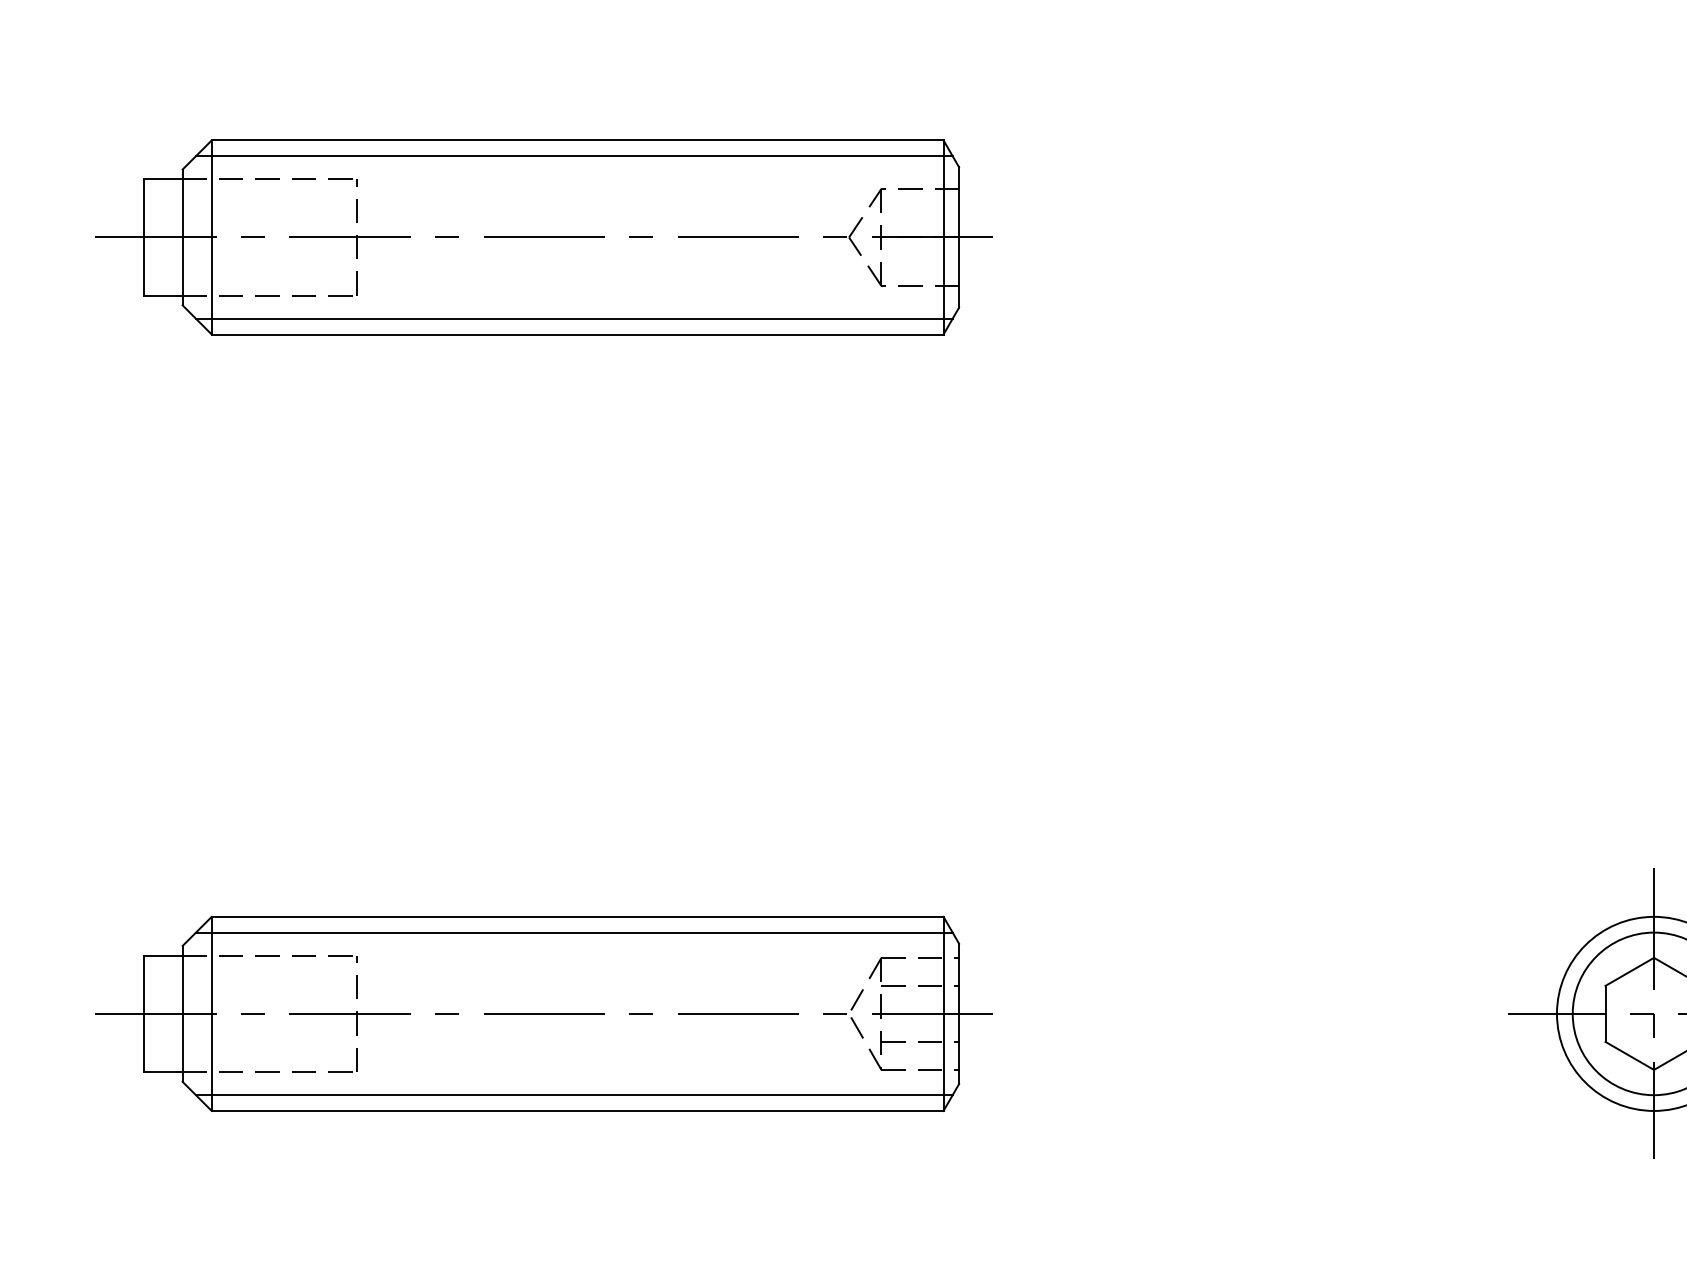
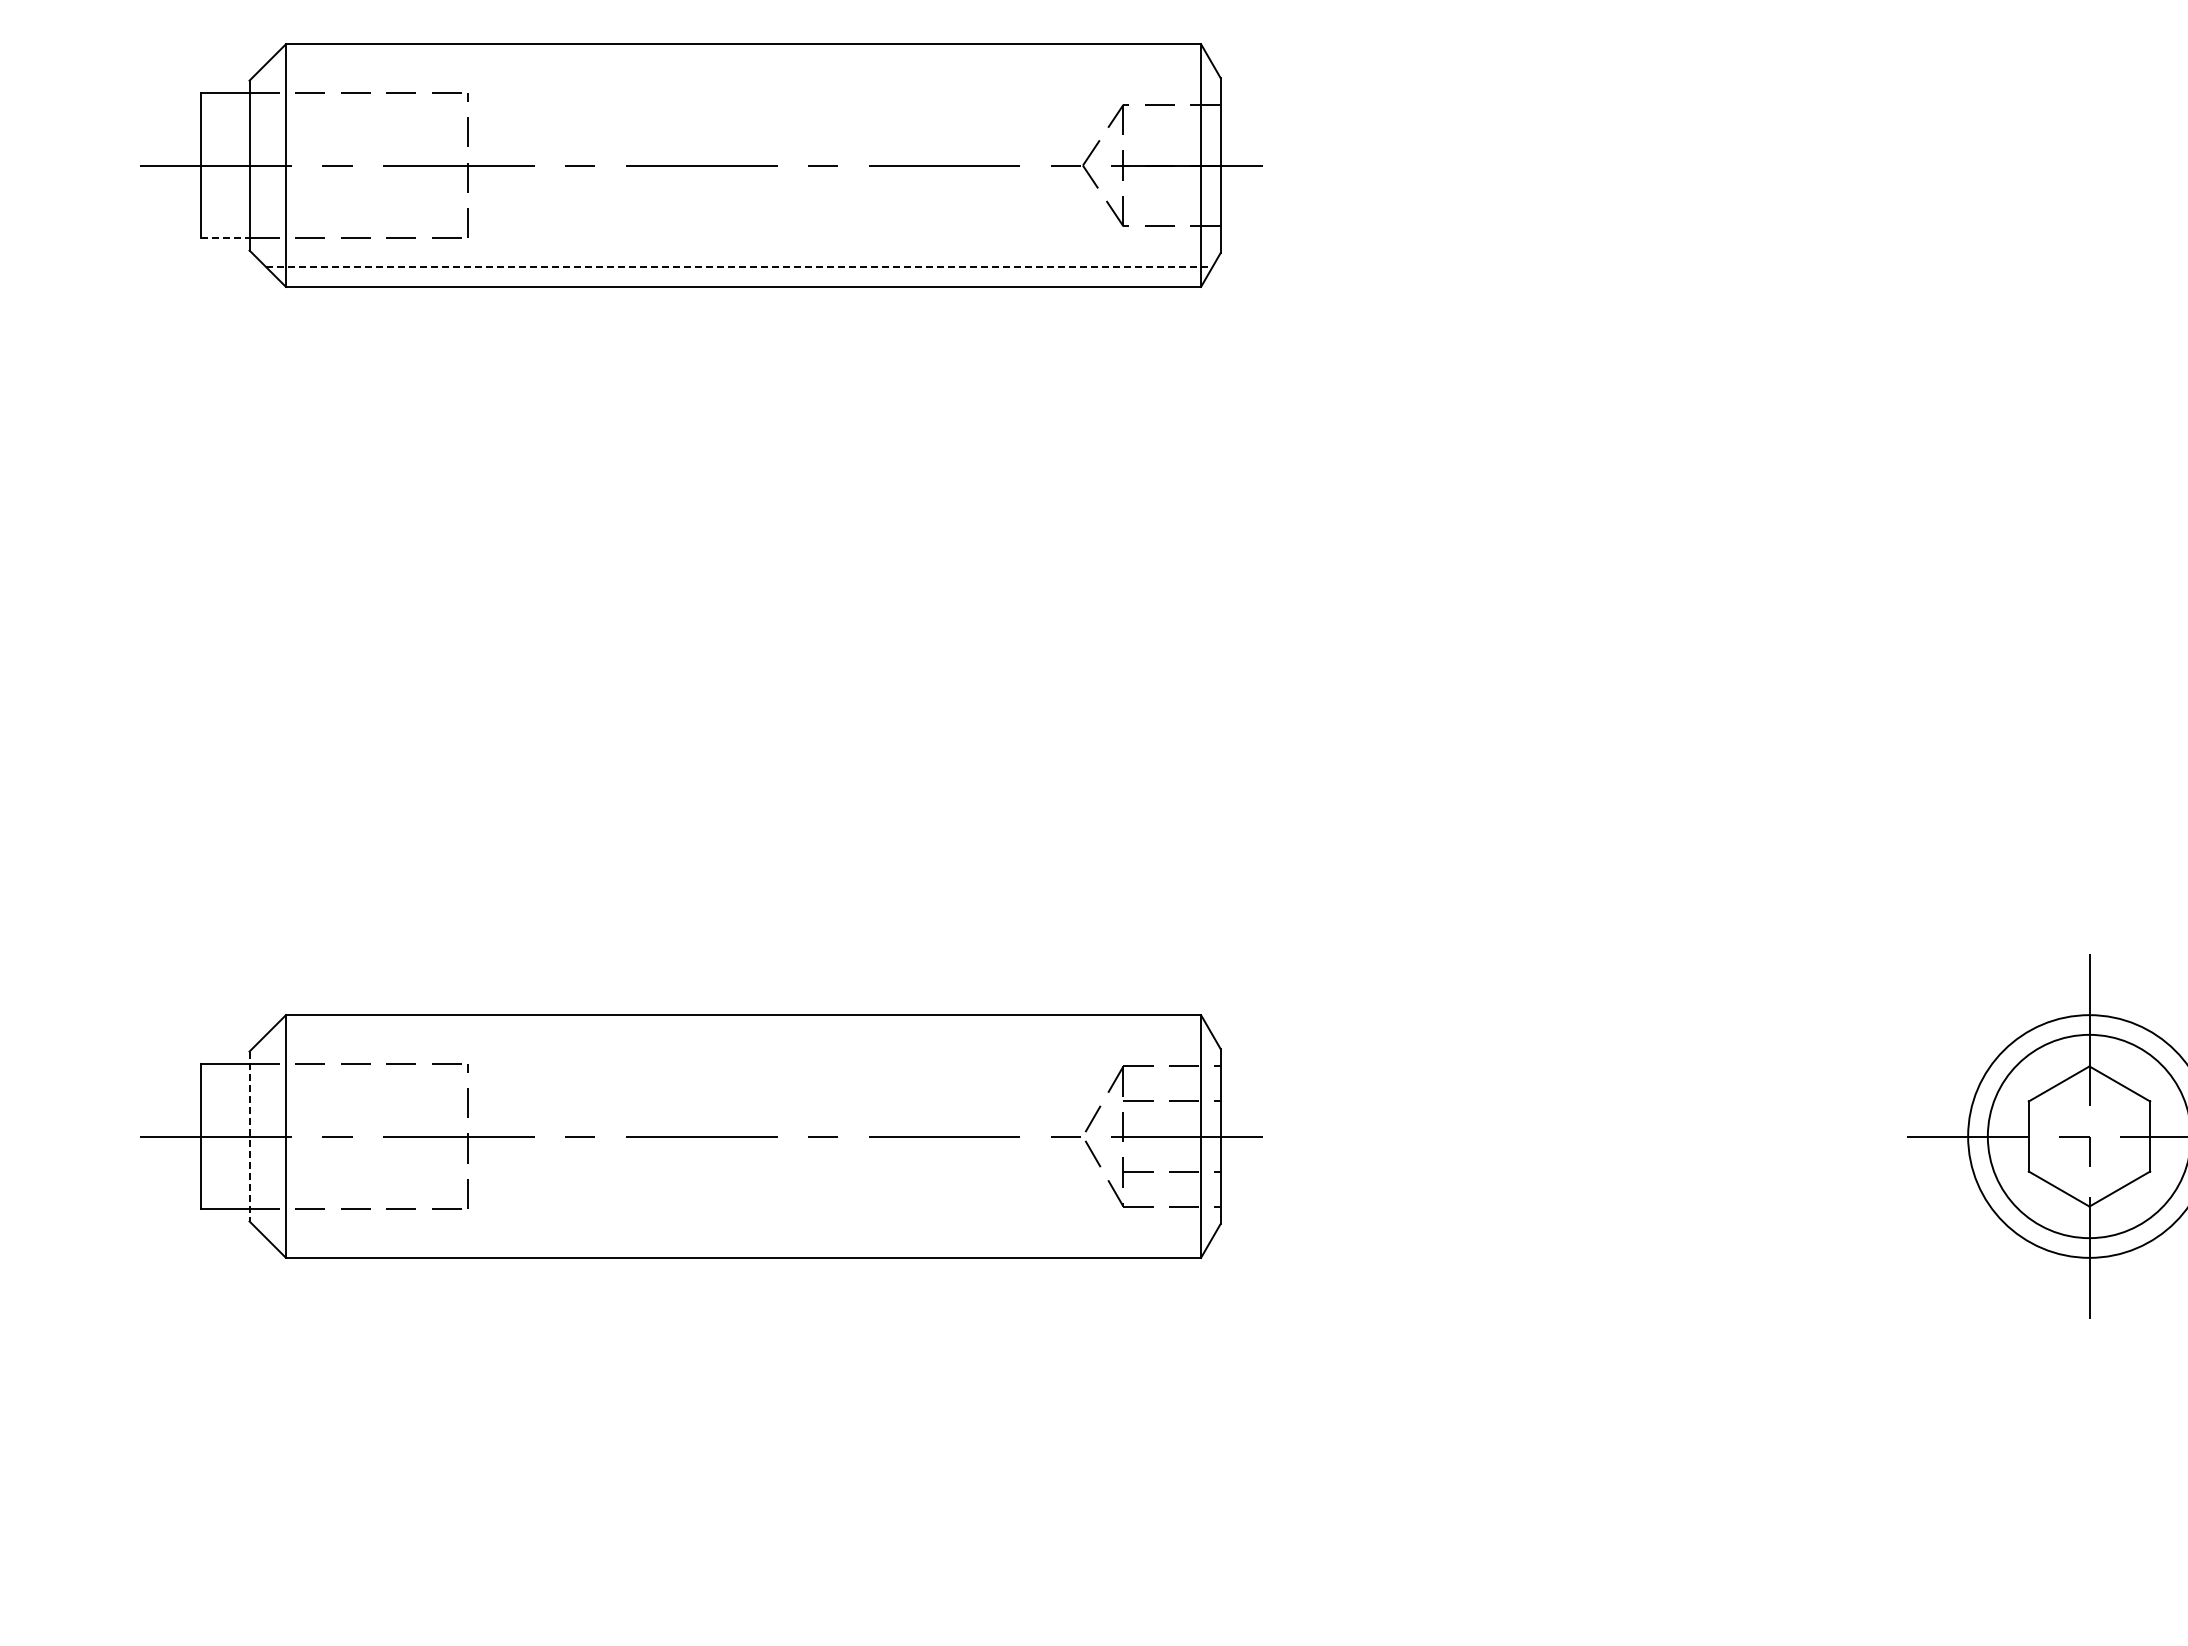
line: (574, 155) -> (739, 63), removed
line: (163, 295) -> (225, 238), solid -> dashed
line: (574, 318) -> (739, 267), solid -> dashed
line: (574, 932) -> (739, 1034), removed
line: (182, 1013) -> (249, 1136), solid -> dashed
line: (574, 1095) -> (739, 1238), removed

